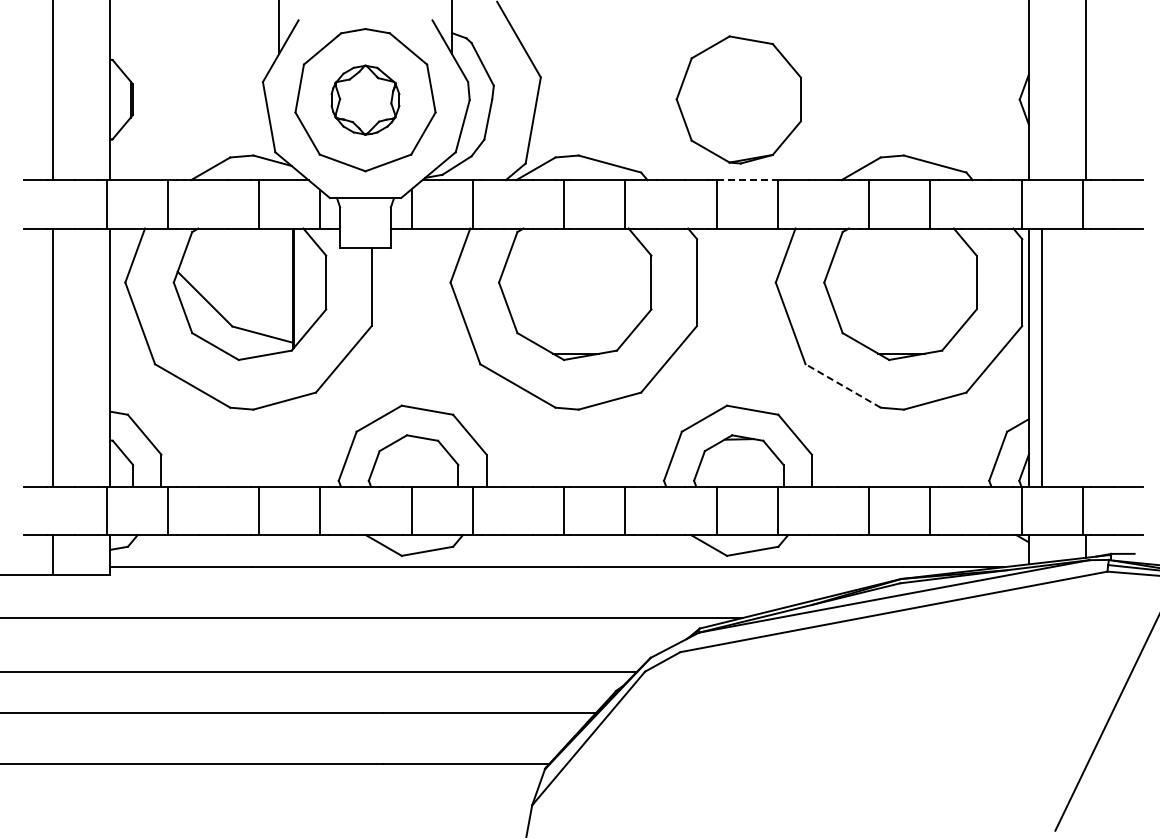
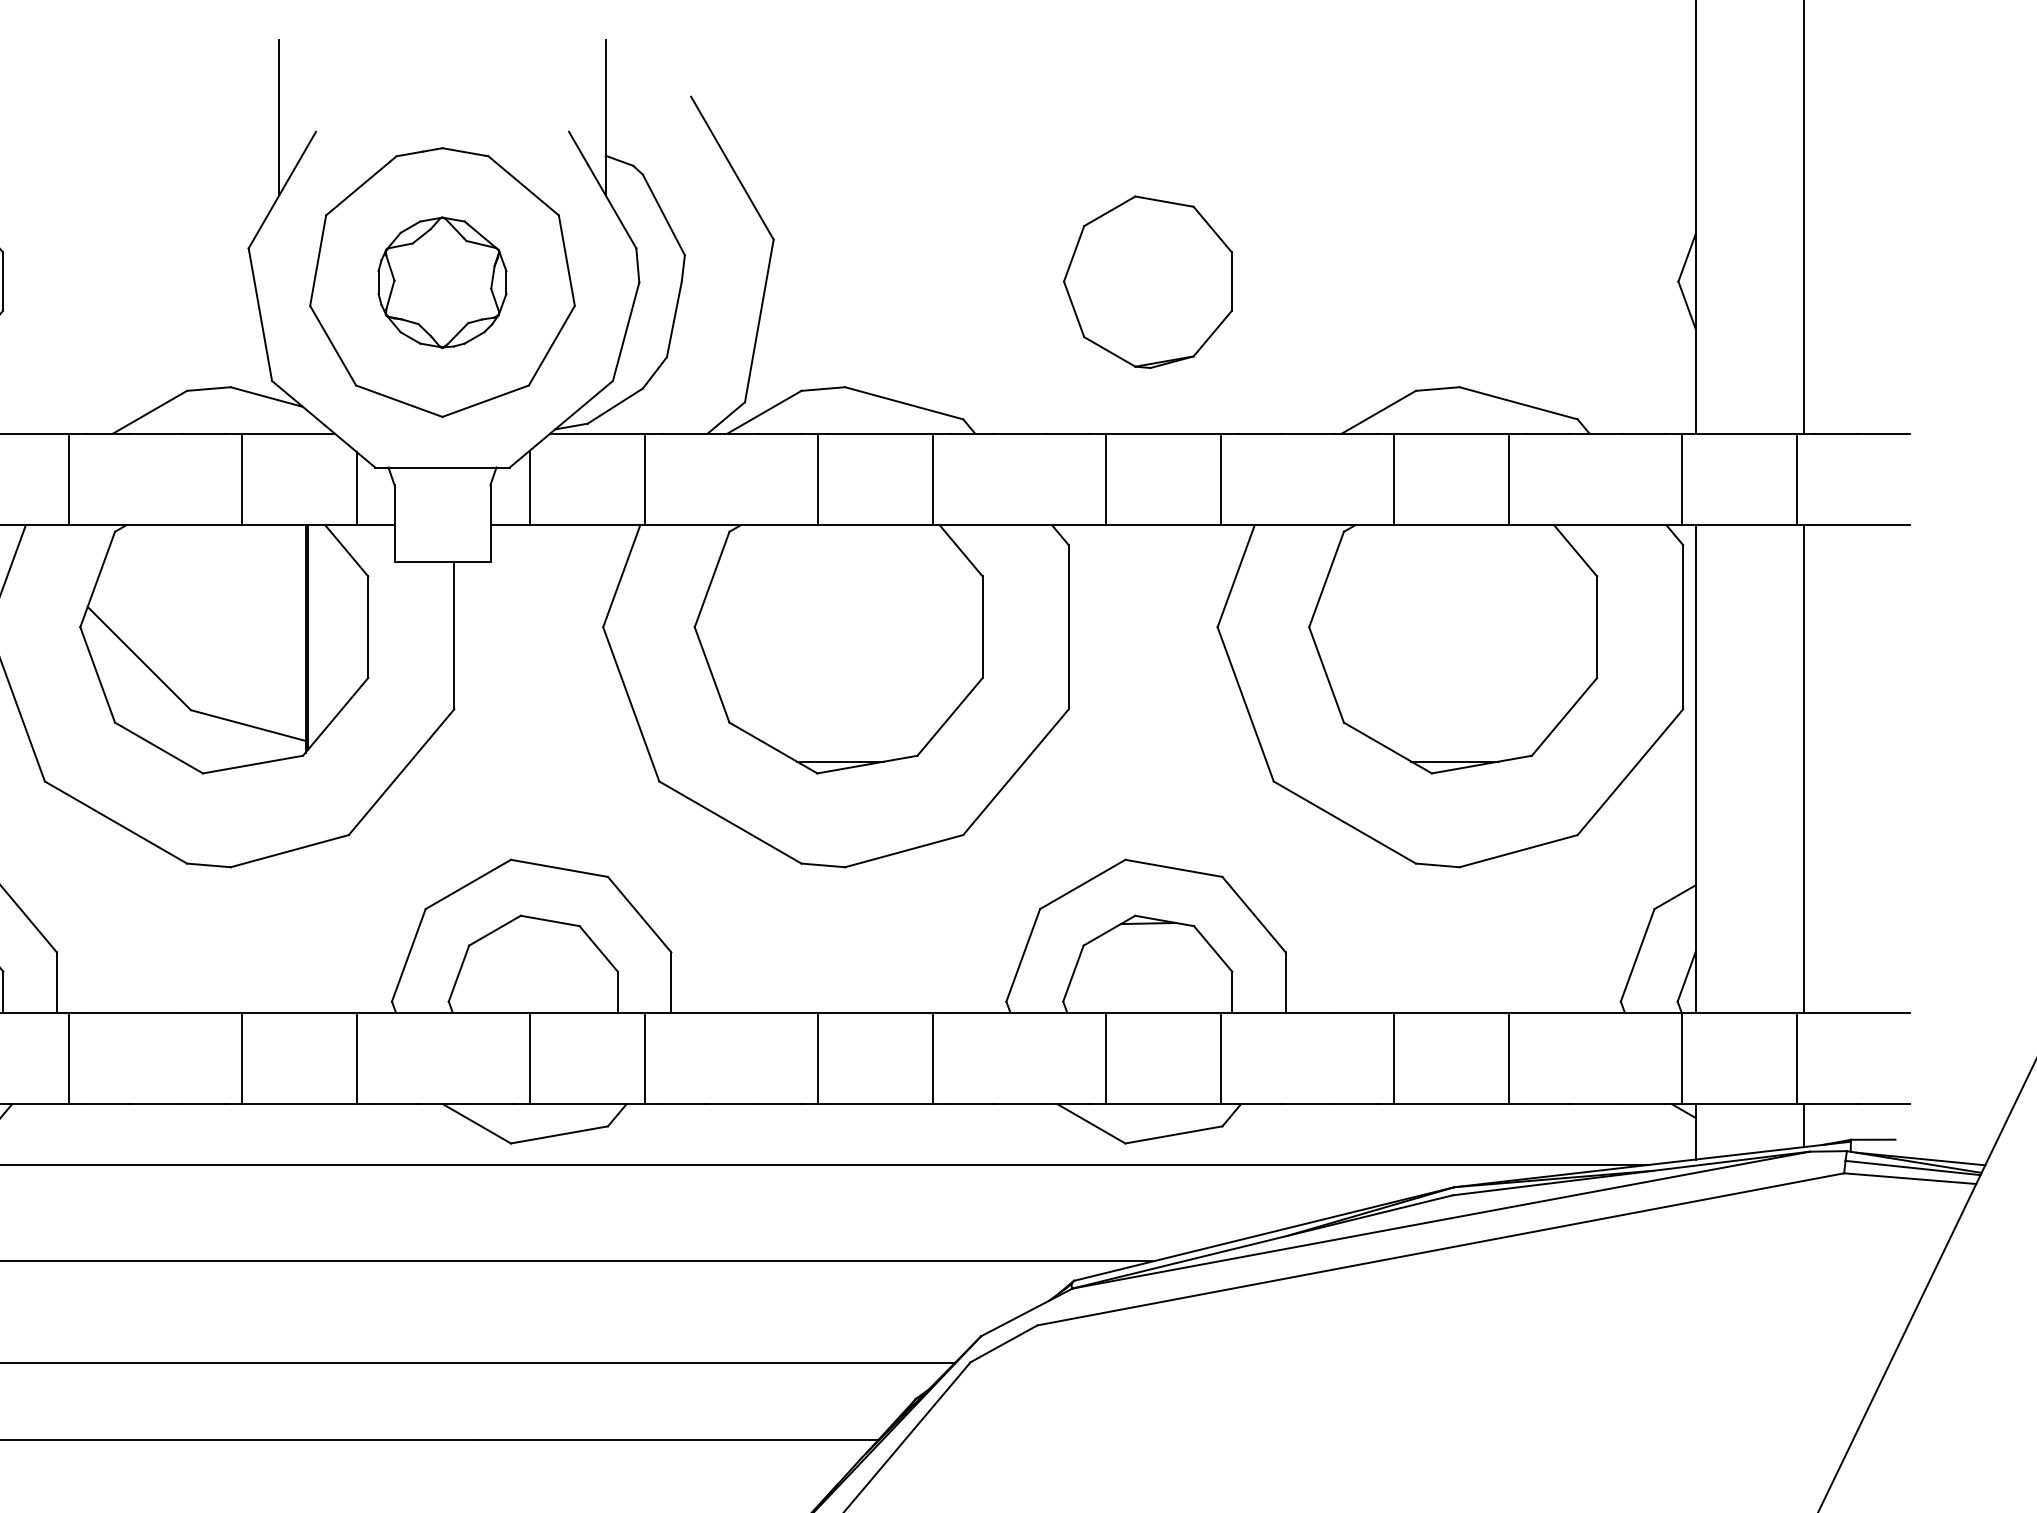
part: (738, 99) -> (1147, 281), size x0.71
line: (747, 180) -> (1164, 434), dashed -> solid
line: (1041, 357) -> (1802, 768), moved
line: (842, 385) -> (1343, 821), dashed -> solid

